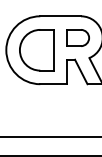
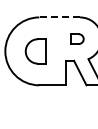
line: (60, 16) -> (59, 17), solid -> dashed
part: (77, 37) -> (76, 38), size x0.6
part: (36, 50) -> (35, 51), size x0.6

